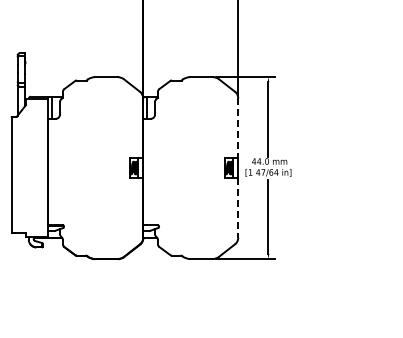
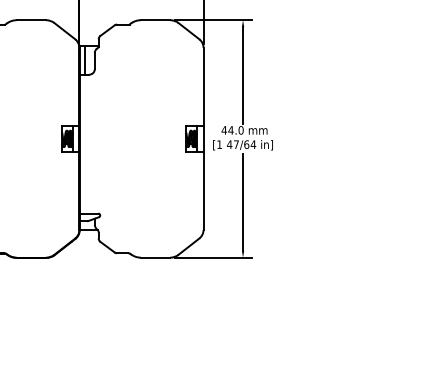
line: (238, 128) -> (203, 87), dashed -> solid
line: (238, 207) -> (203, 190), dashed -> solid

